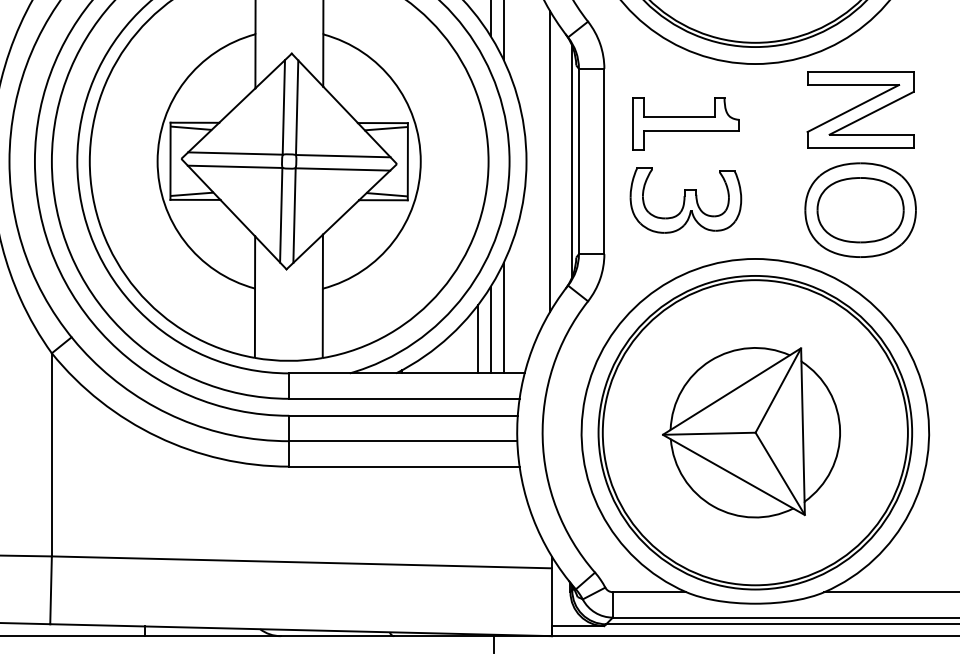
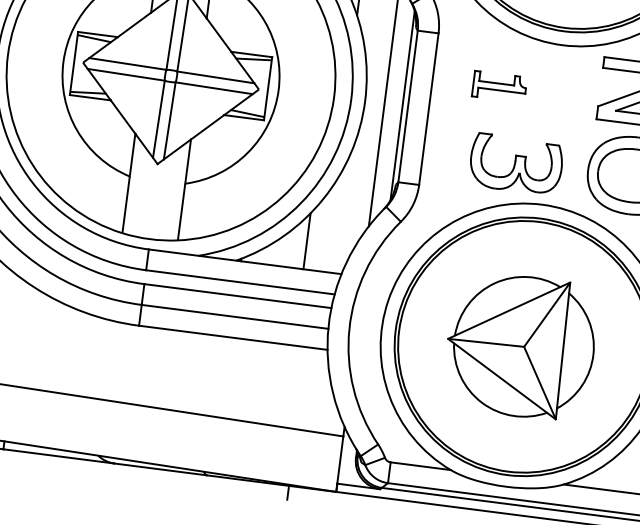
part: (685, 123) -> (499, 86), size x0.6
part: (685, 200) -> (515, 164), moved
line: (503, 318) -> (329, 227), removed
line: (490, 329) -> (318, 234), removed

